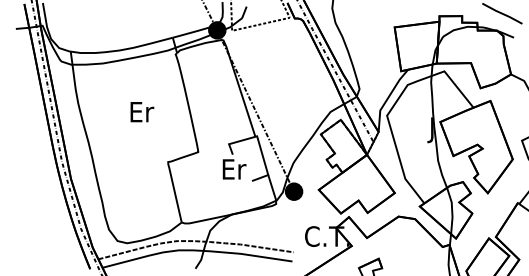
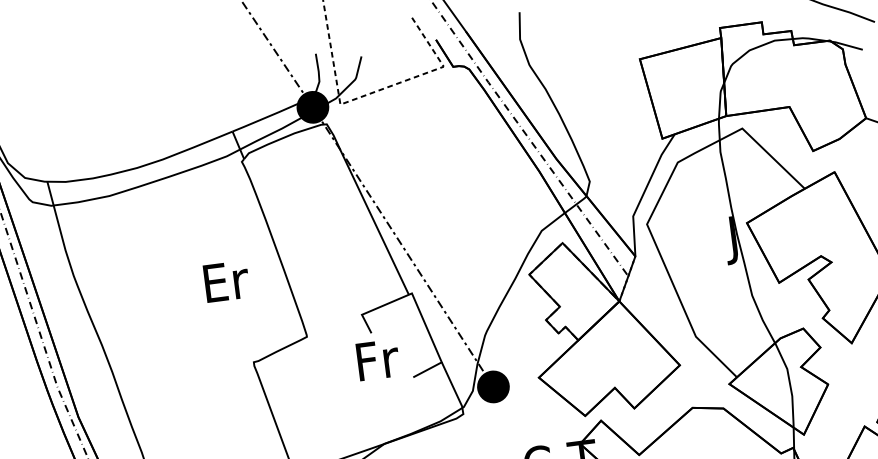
text: (142, 112) -> (227, 282), moved
text: (234, 169) -> (378, 360), Er -> Fr

